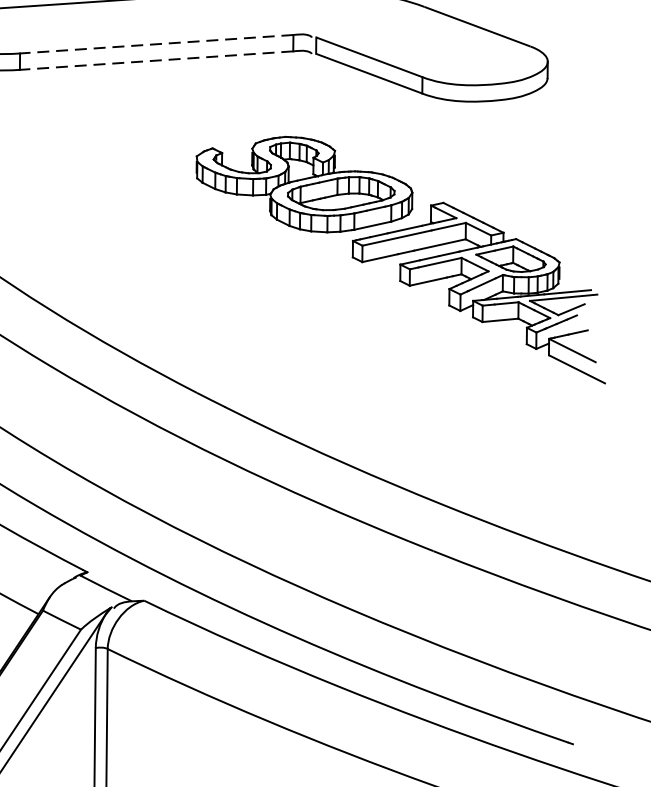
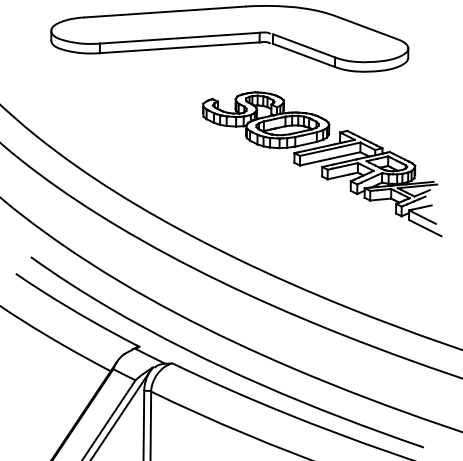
line: (156, 44) -> (179, 38), dashed -> solid
line: (156, 60) -> (179, 47), dashed -> solid

